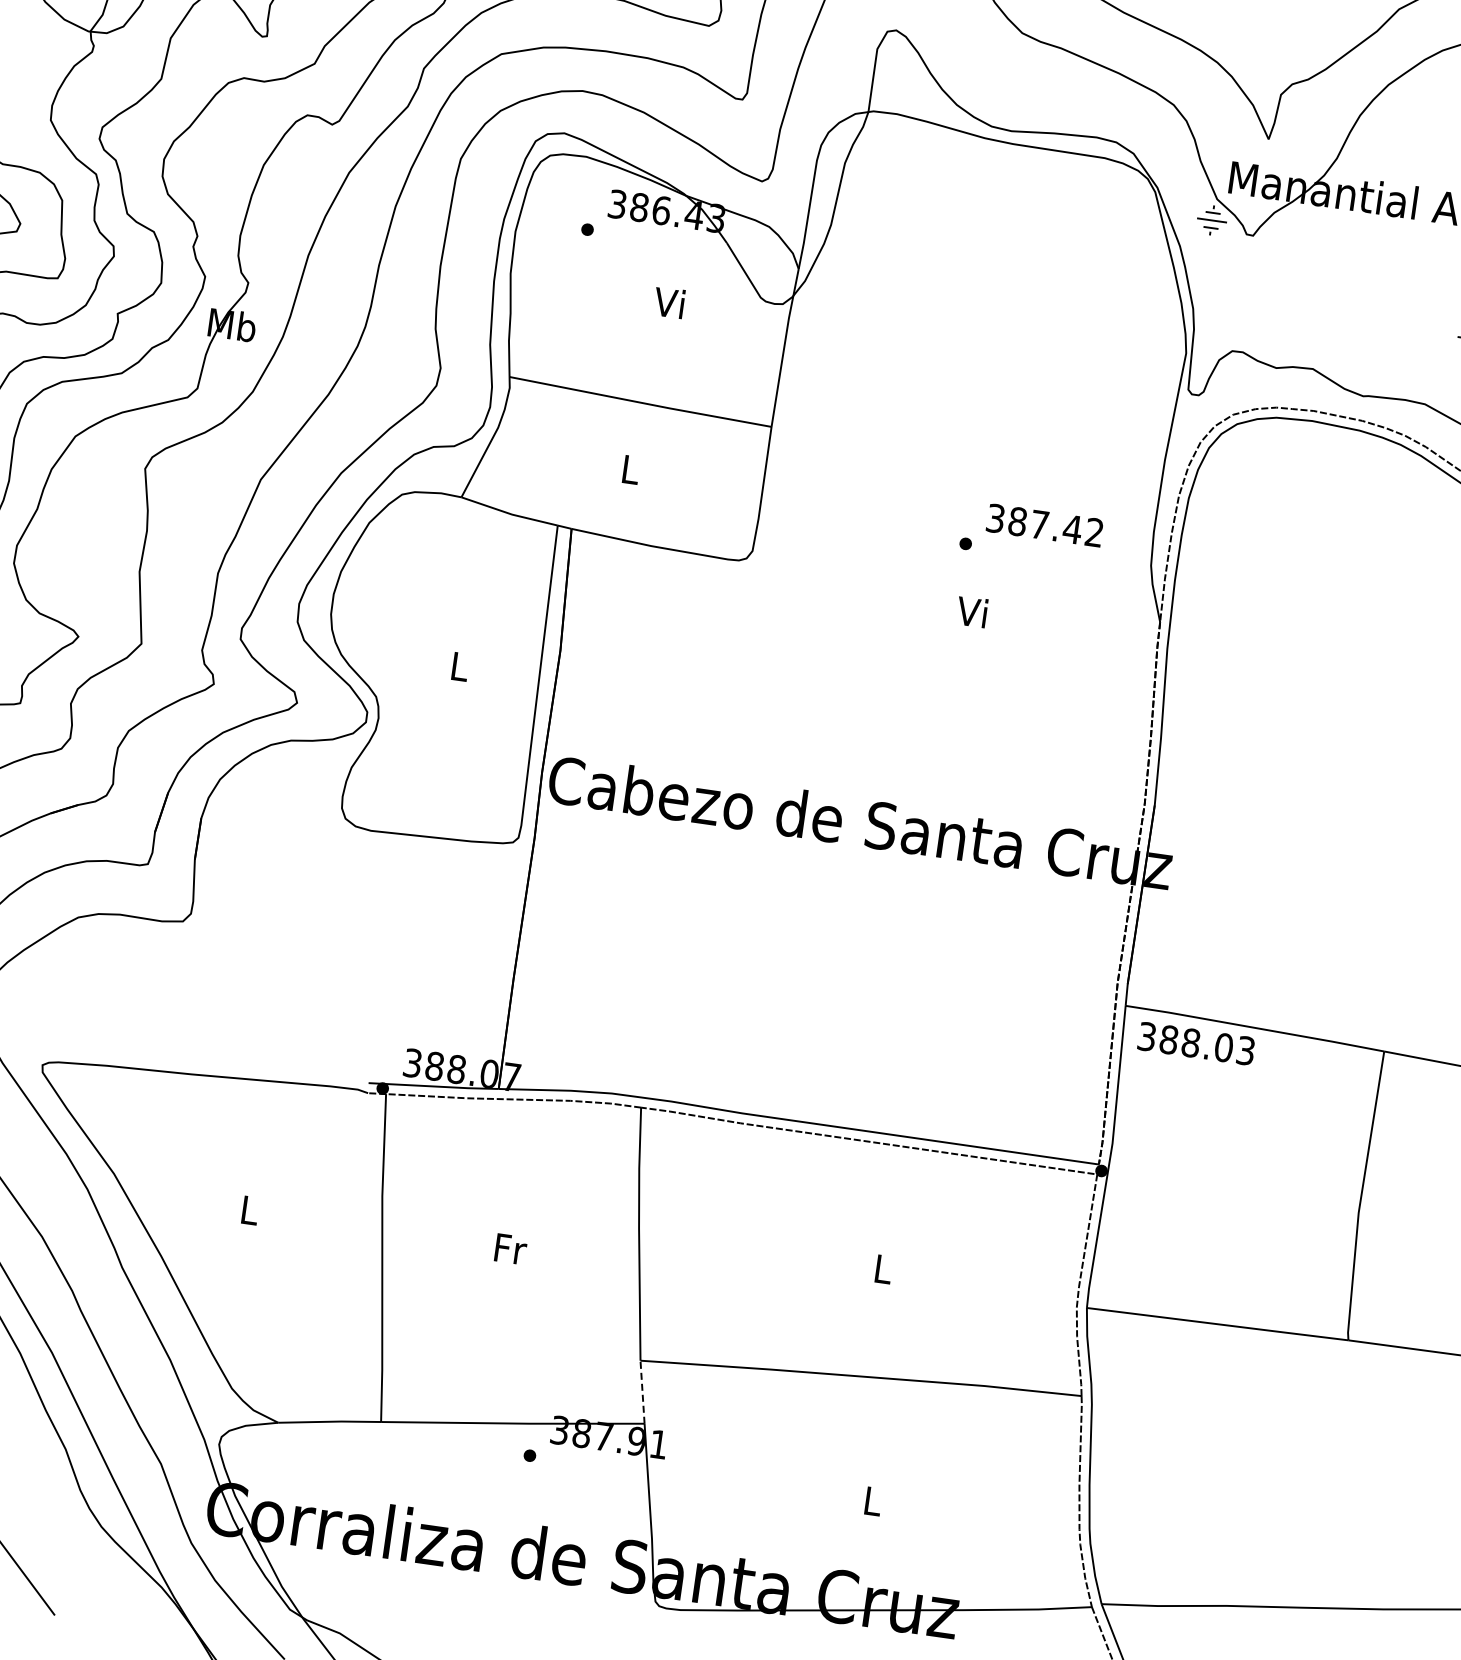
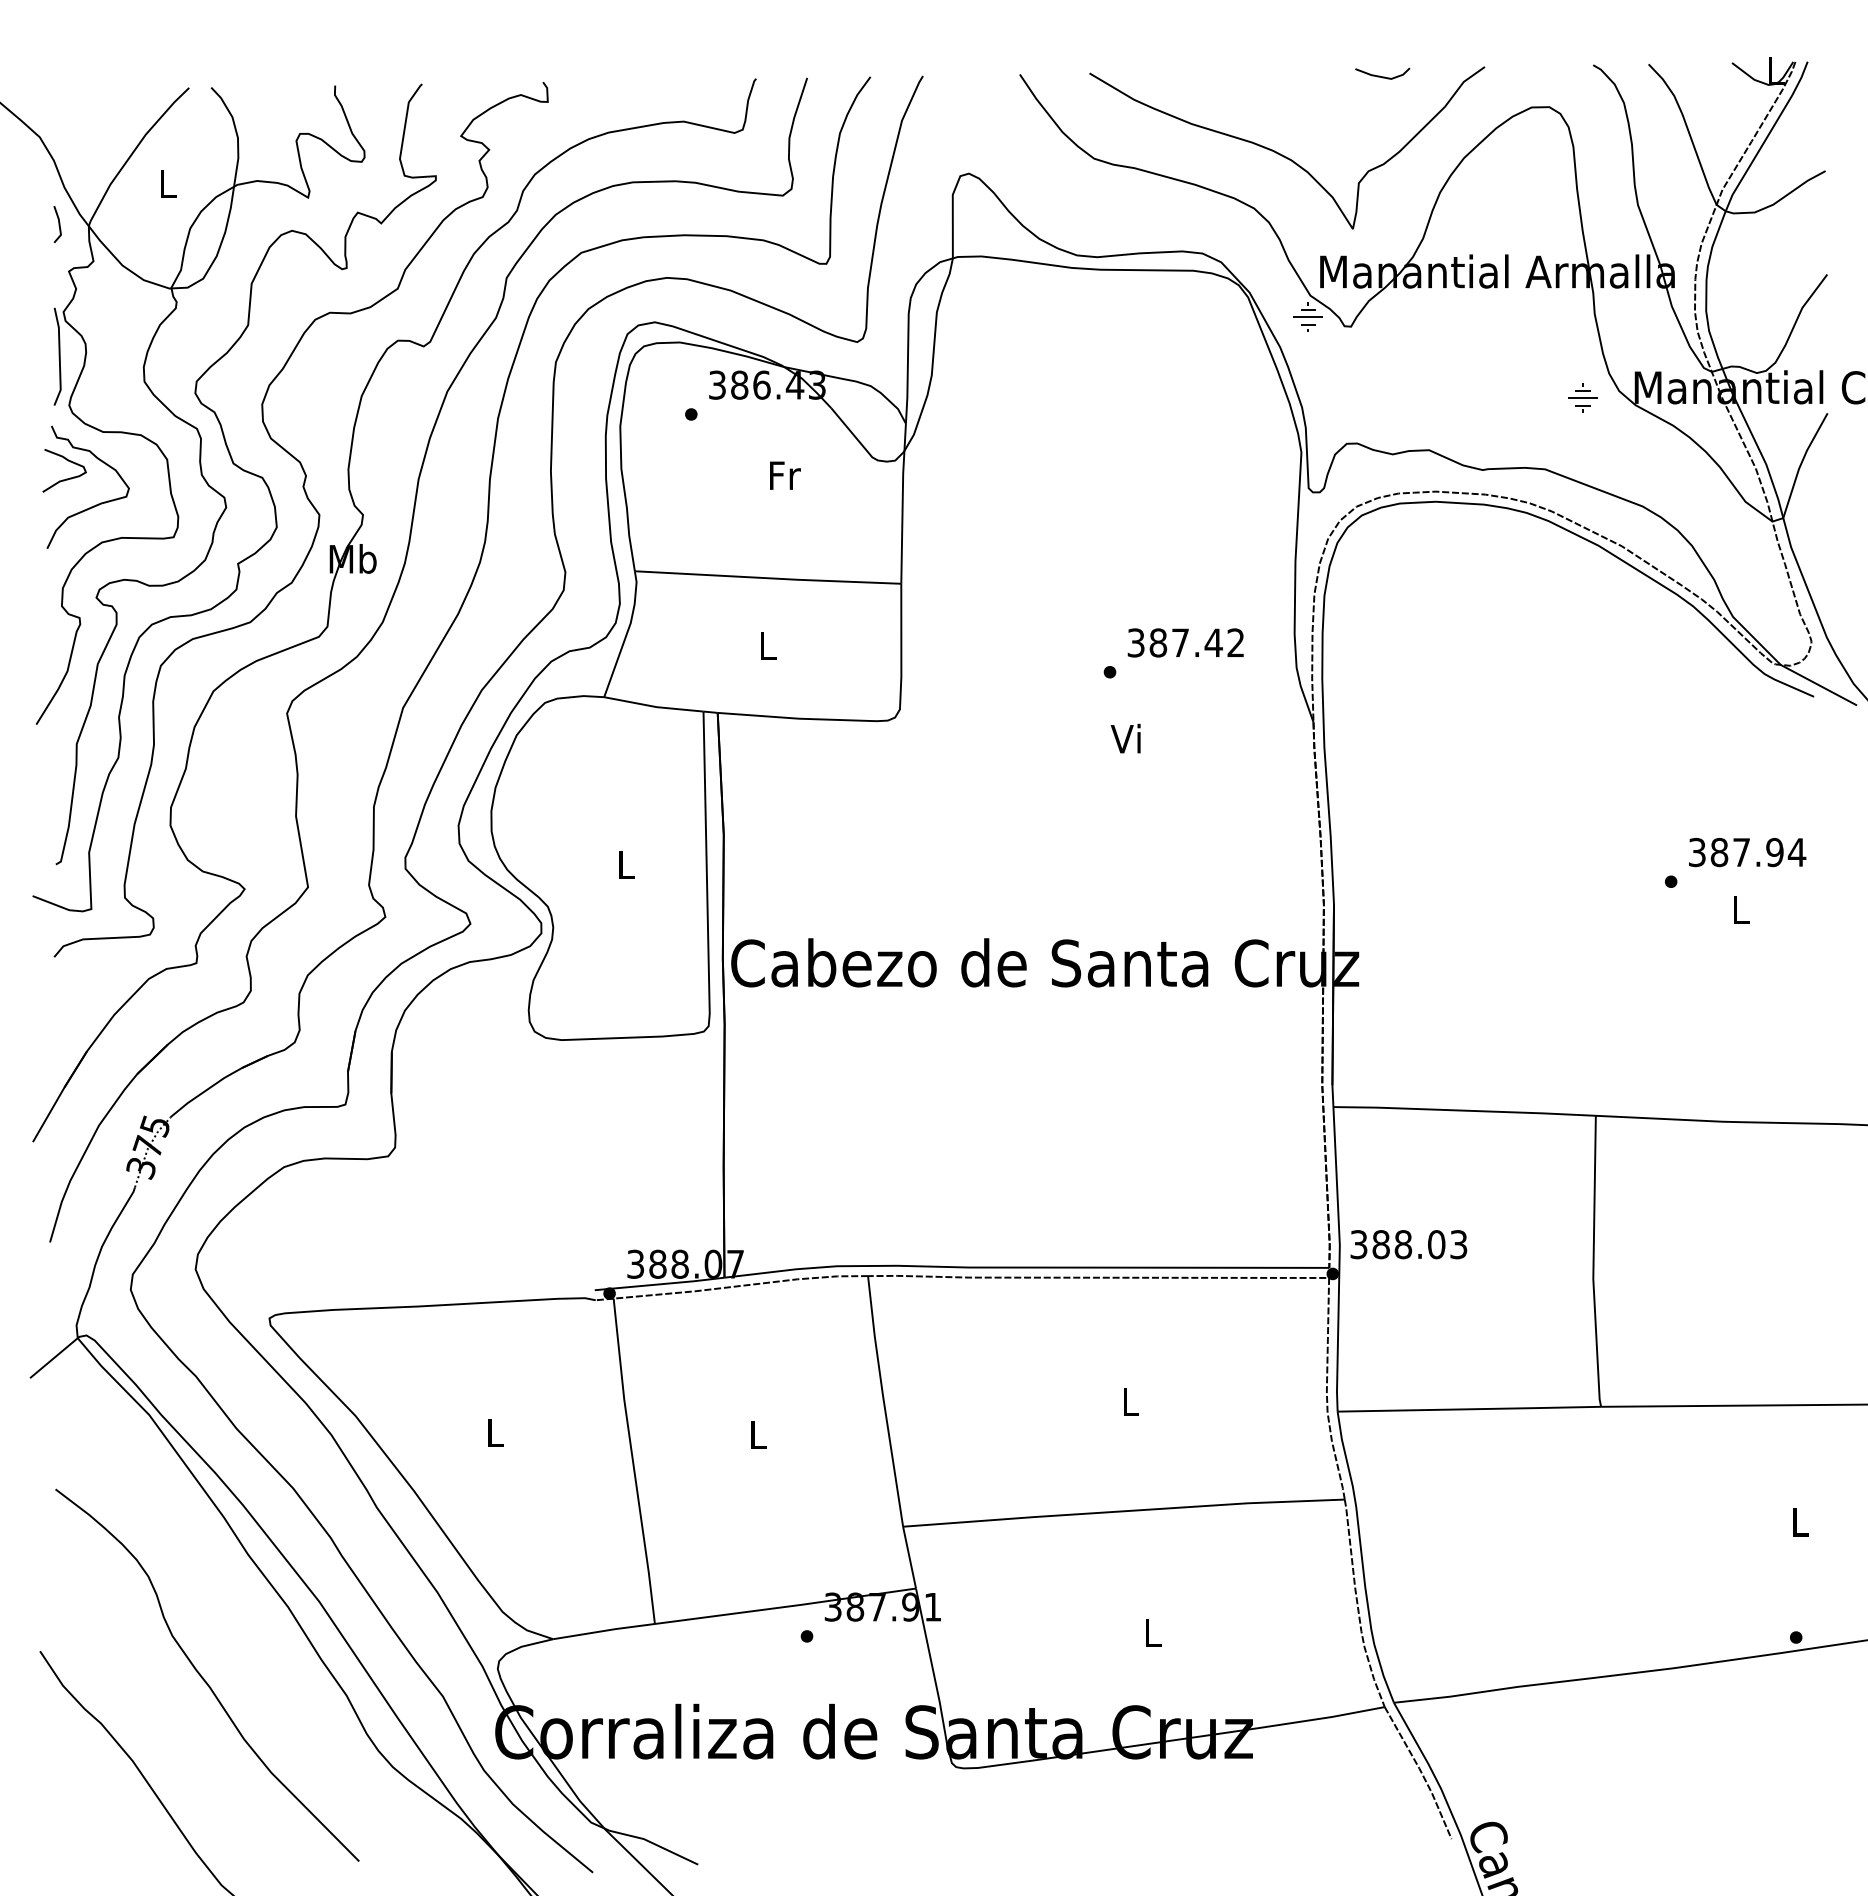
text: (670, 302) -> (783, 474), Vi -> Fr
text: (1196, 1043) -> (1408, 1244), moved
text: (510, 1249) -> (758, 1434), Fr -> L
line: (642, 1392) -> (909, 1557), dashed -> solid

